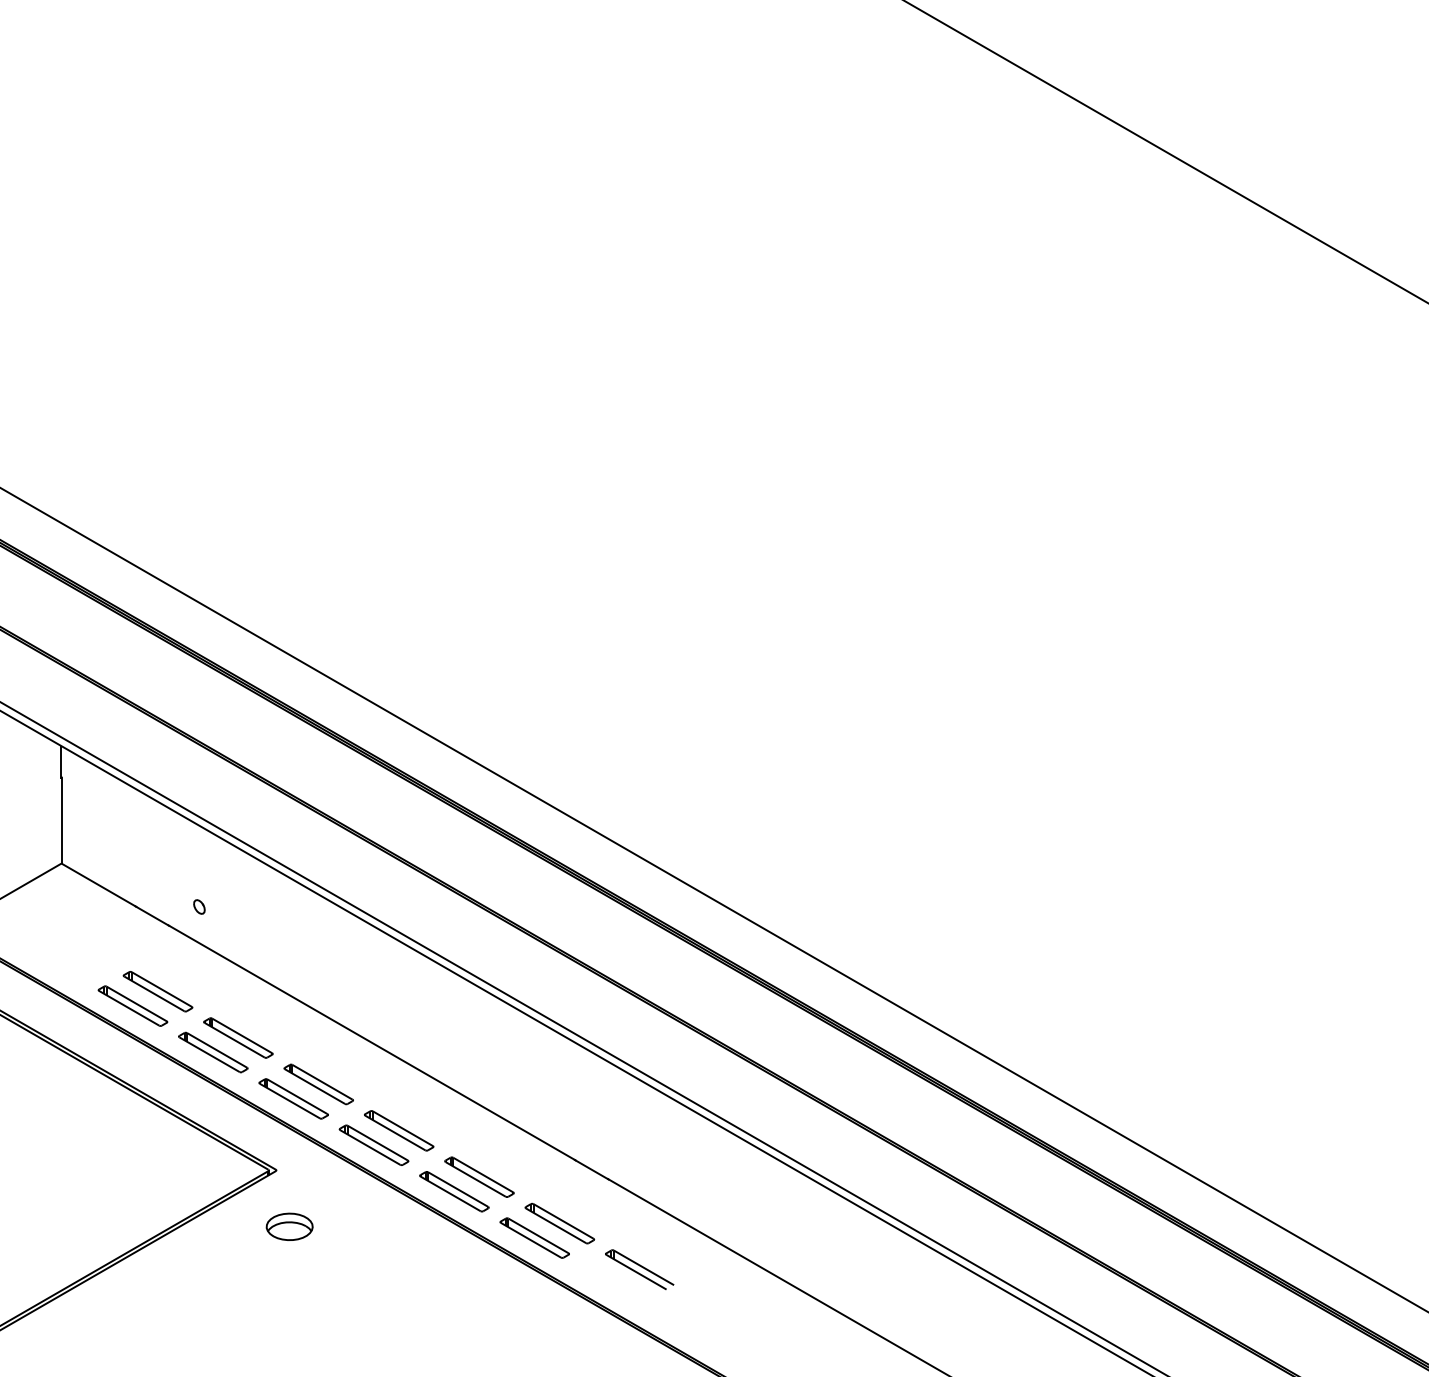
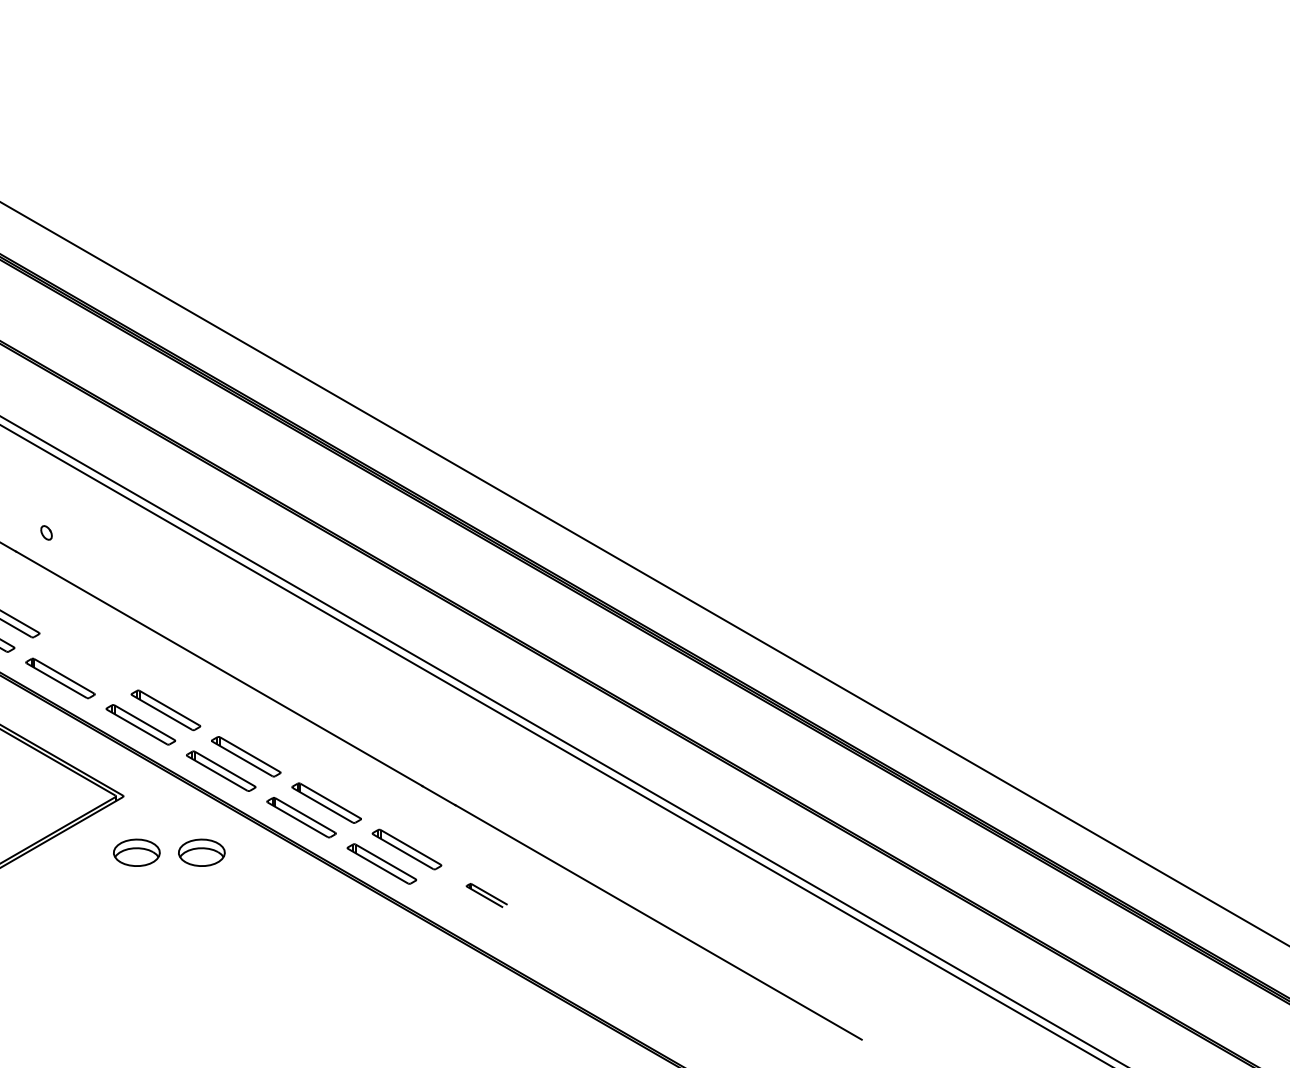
part: (238, 1037) -> (85, 663), removed
part: (354, 1226) -> (201, 852), added
part: (639, 1269) -> (486, 895), size x0.6

